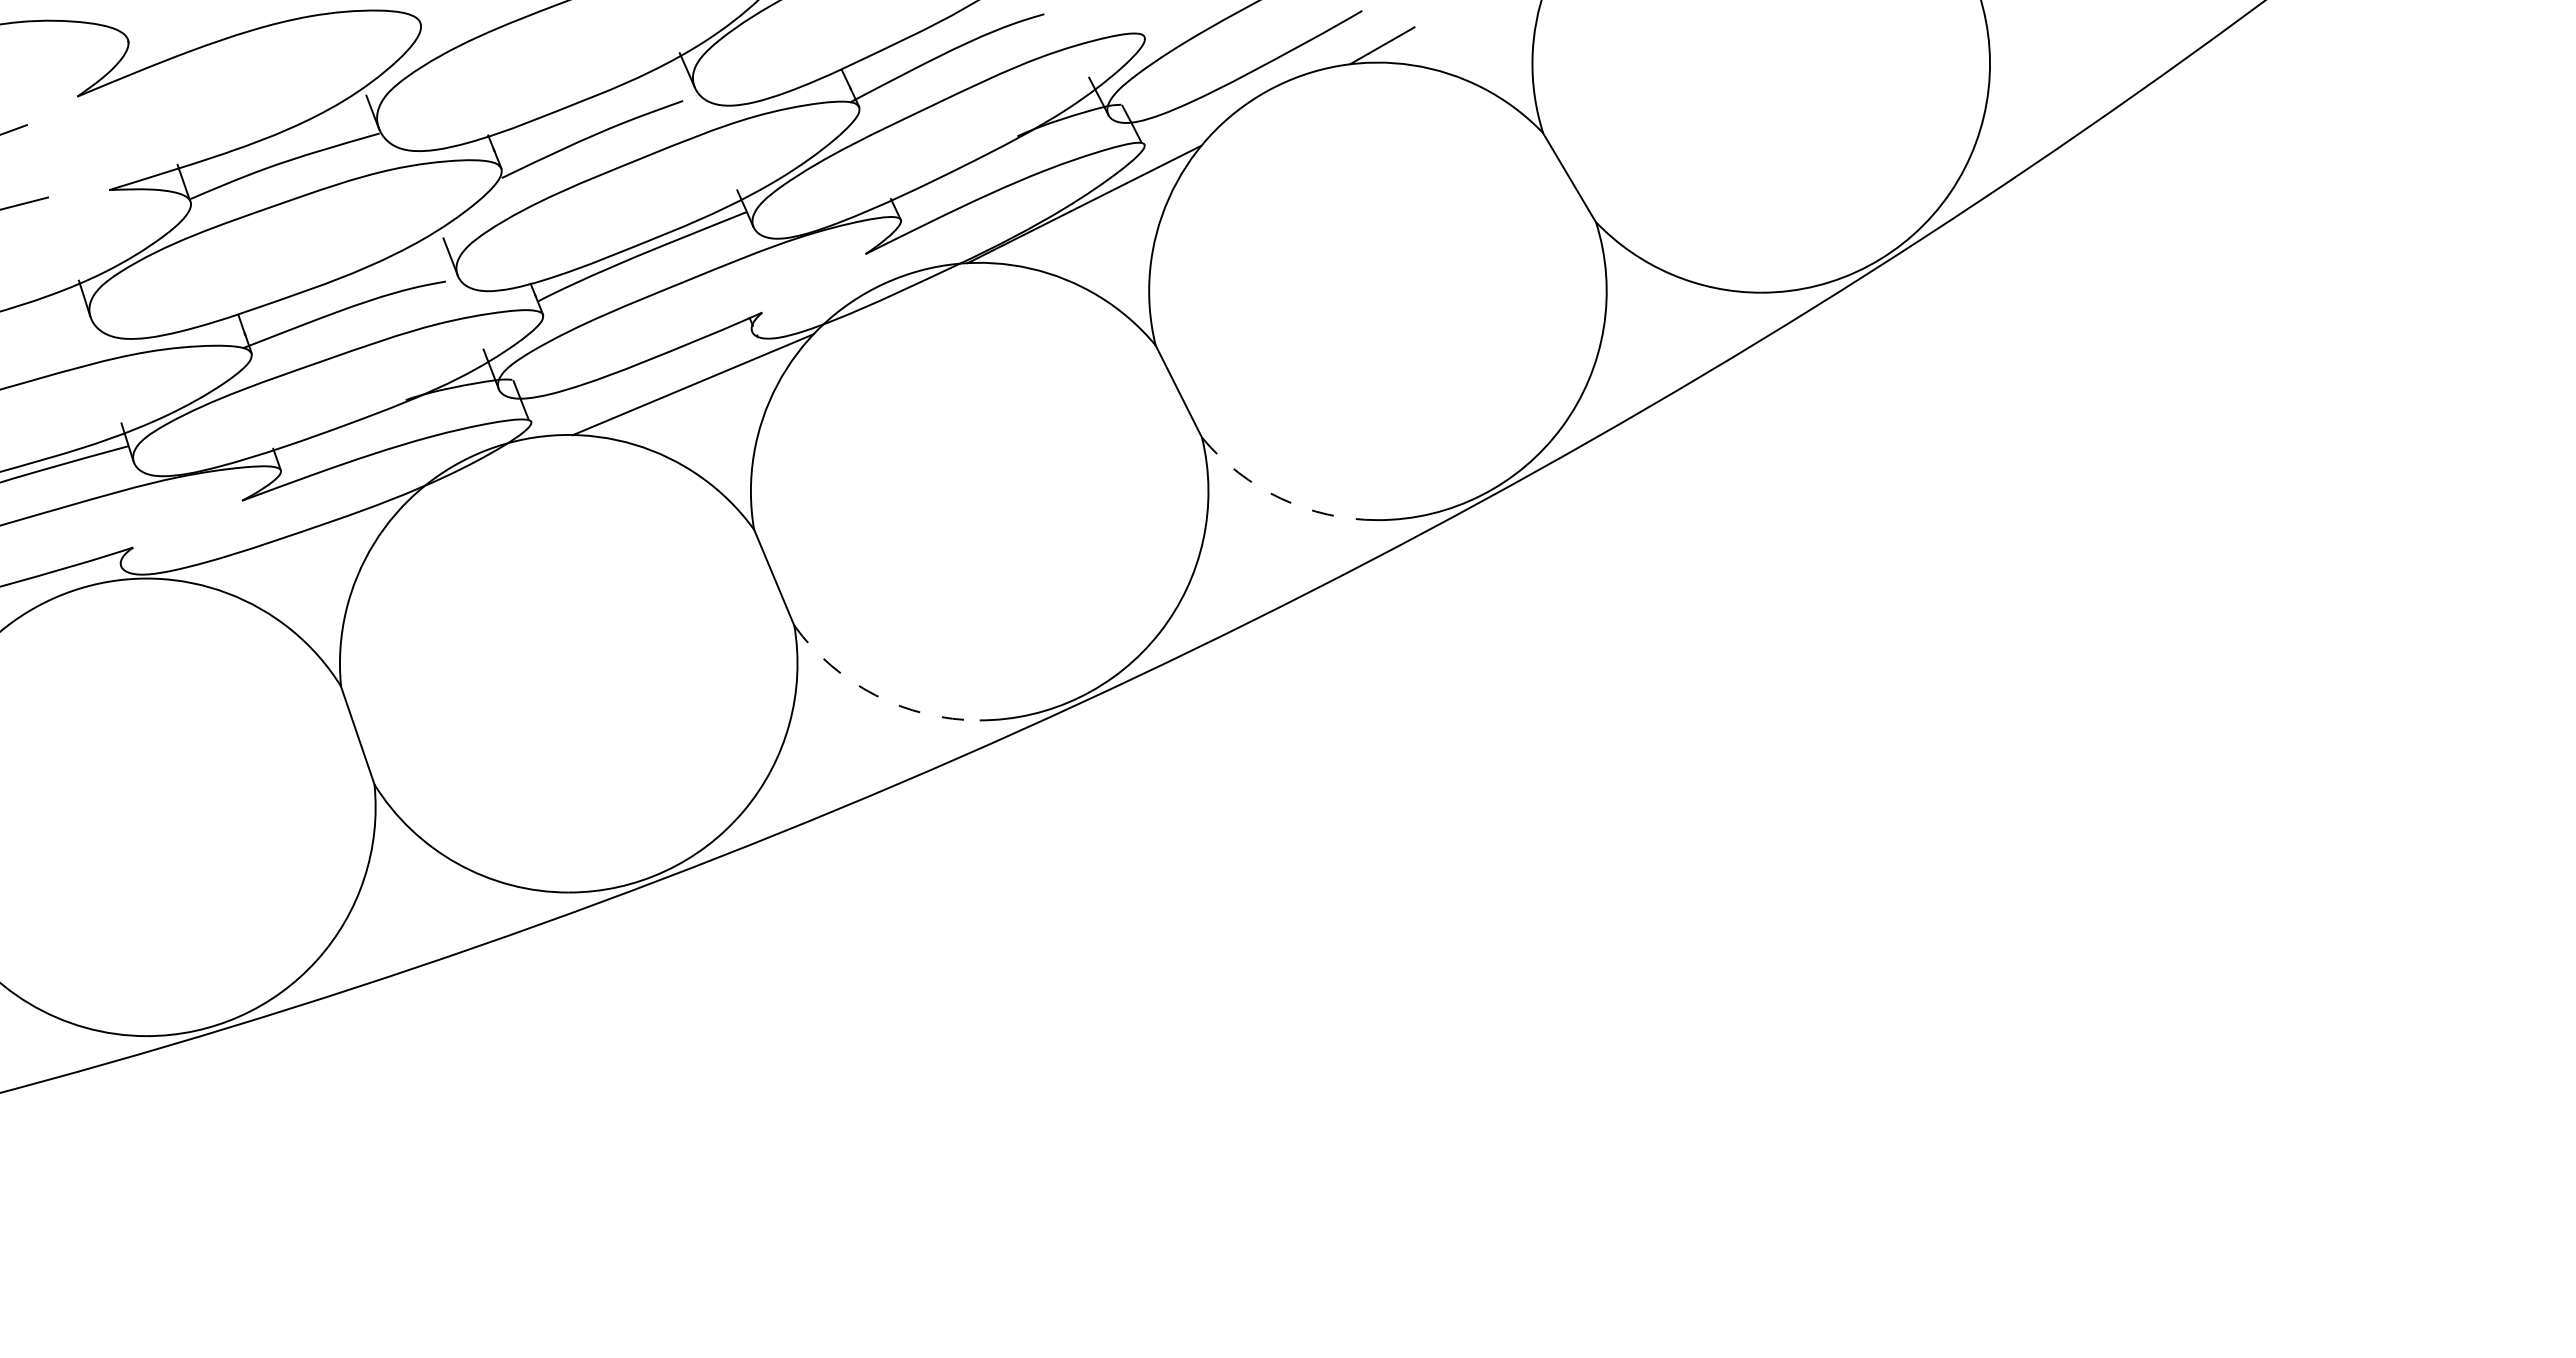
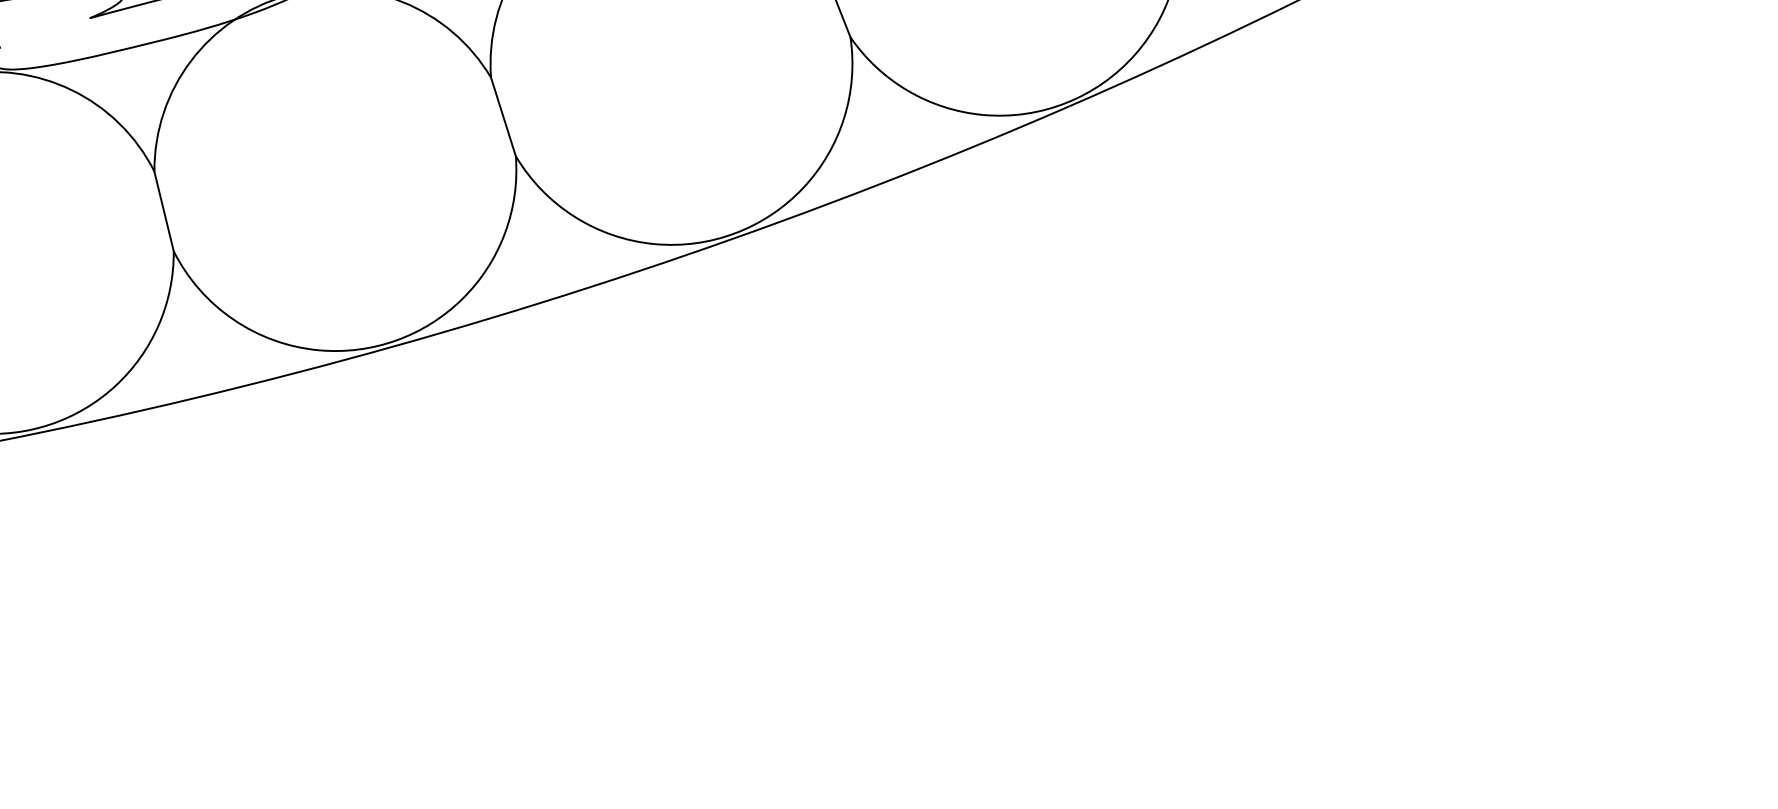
arc: (1280, 498) -> (907, 90), dashed -> solid
arc: (875, 695) -> (574, 217), dashed -> solid

